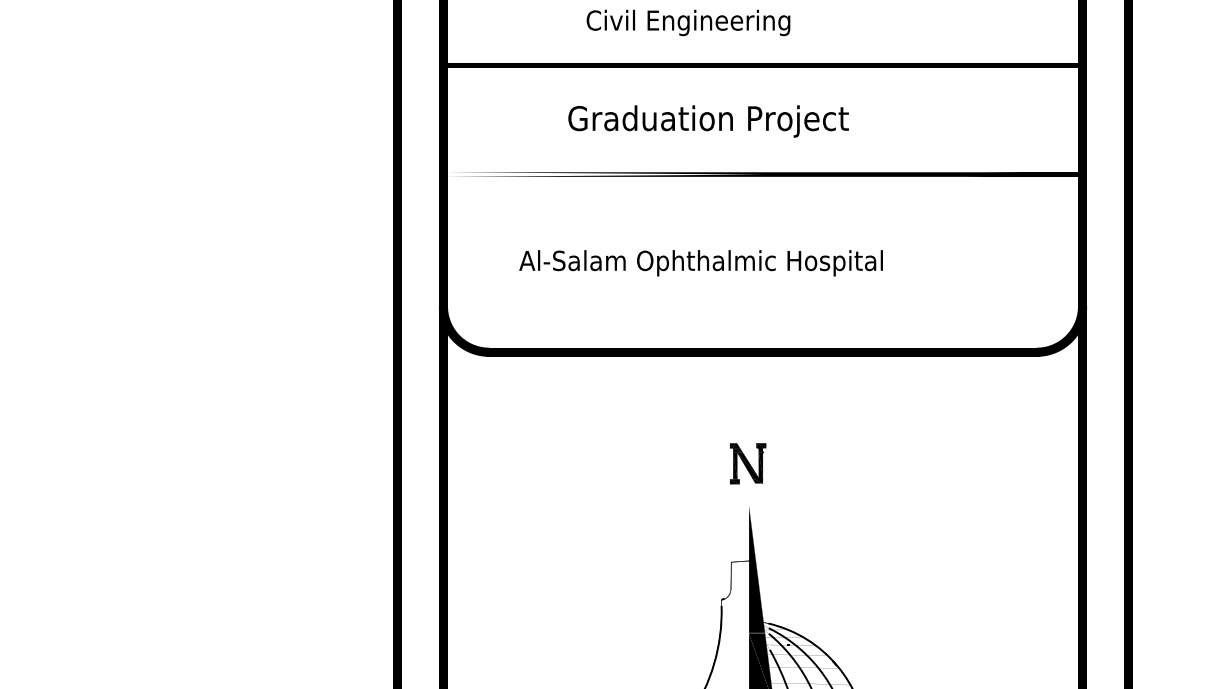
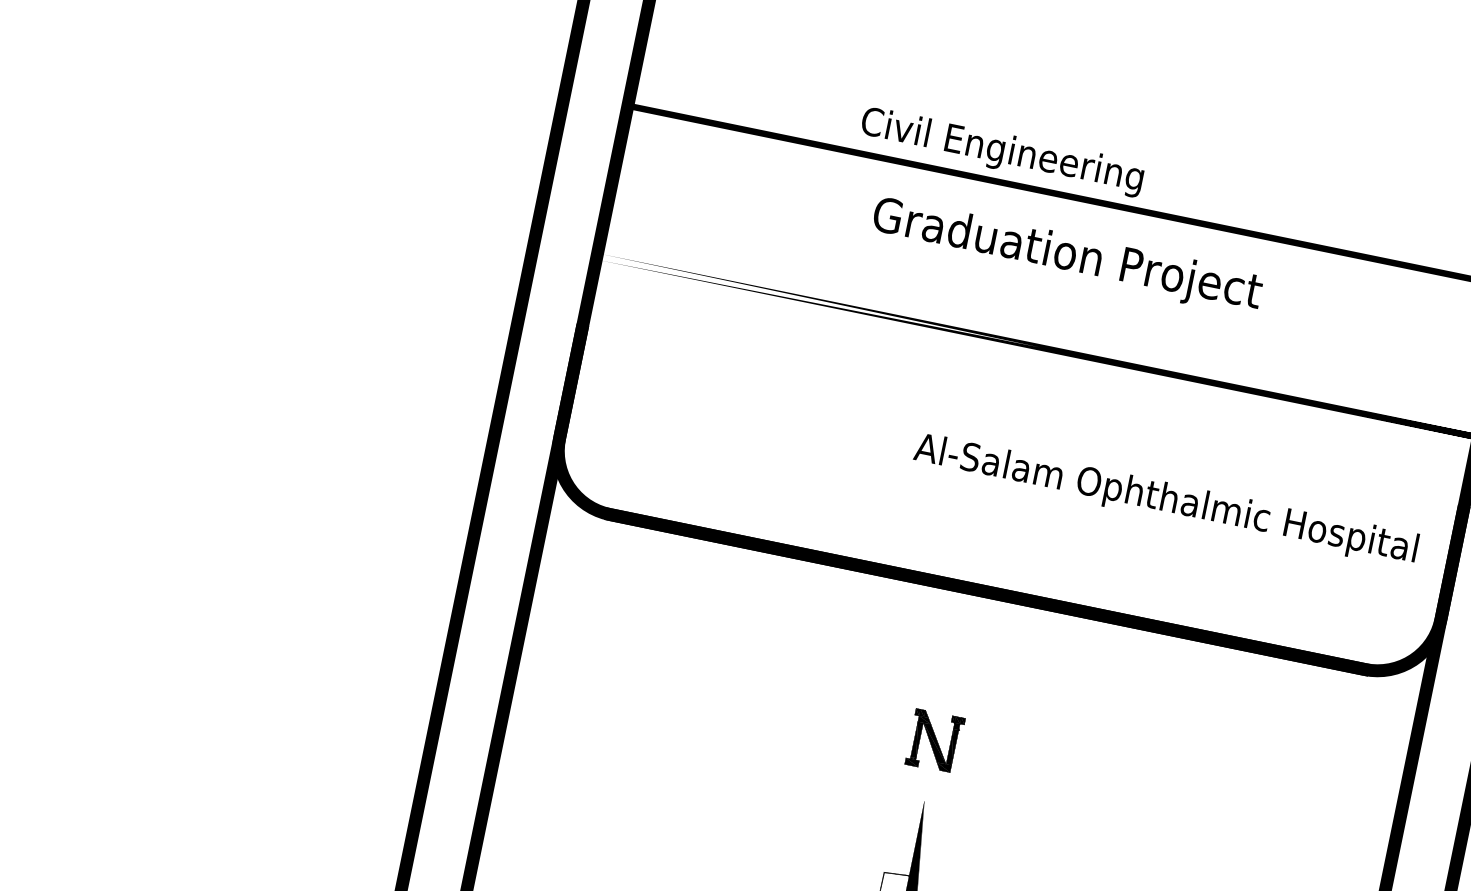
text: (688, 22) -> (1002, 151), moved
text: (708, 121) -> (1066, 256), moved
text: (700, 263) -> (1164, 500), moved

